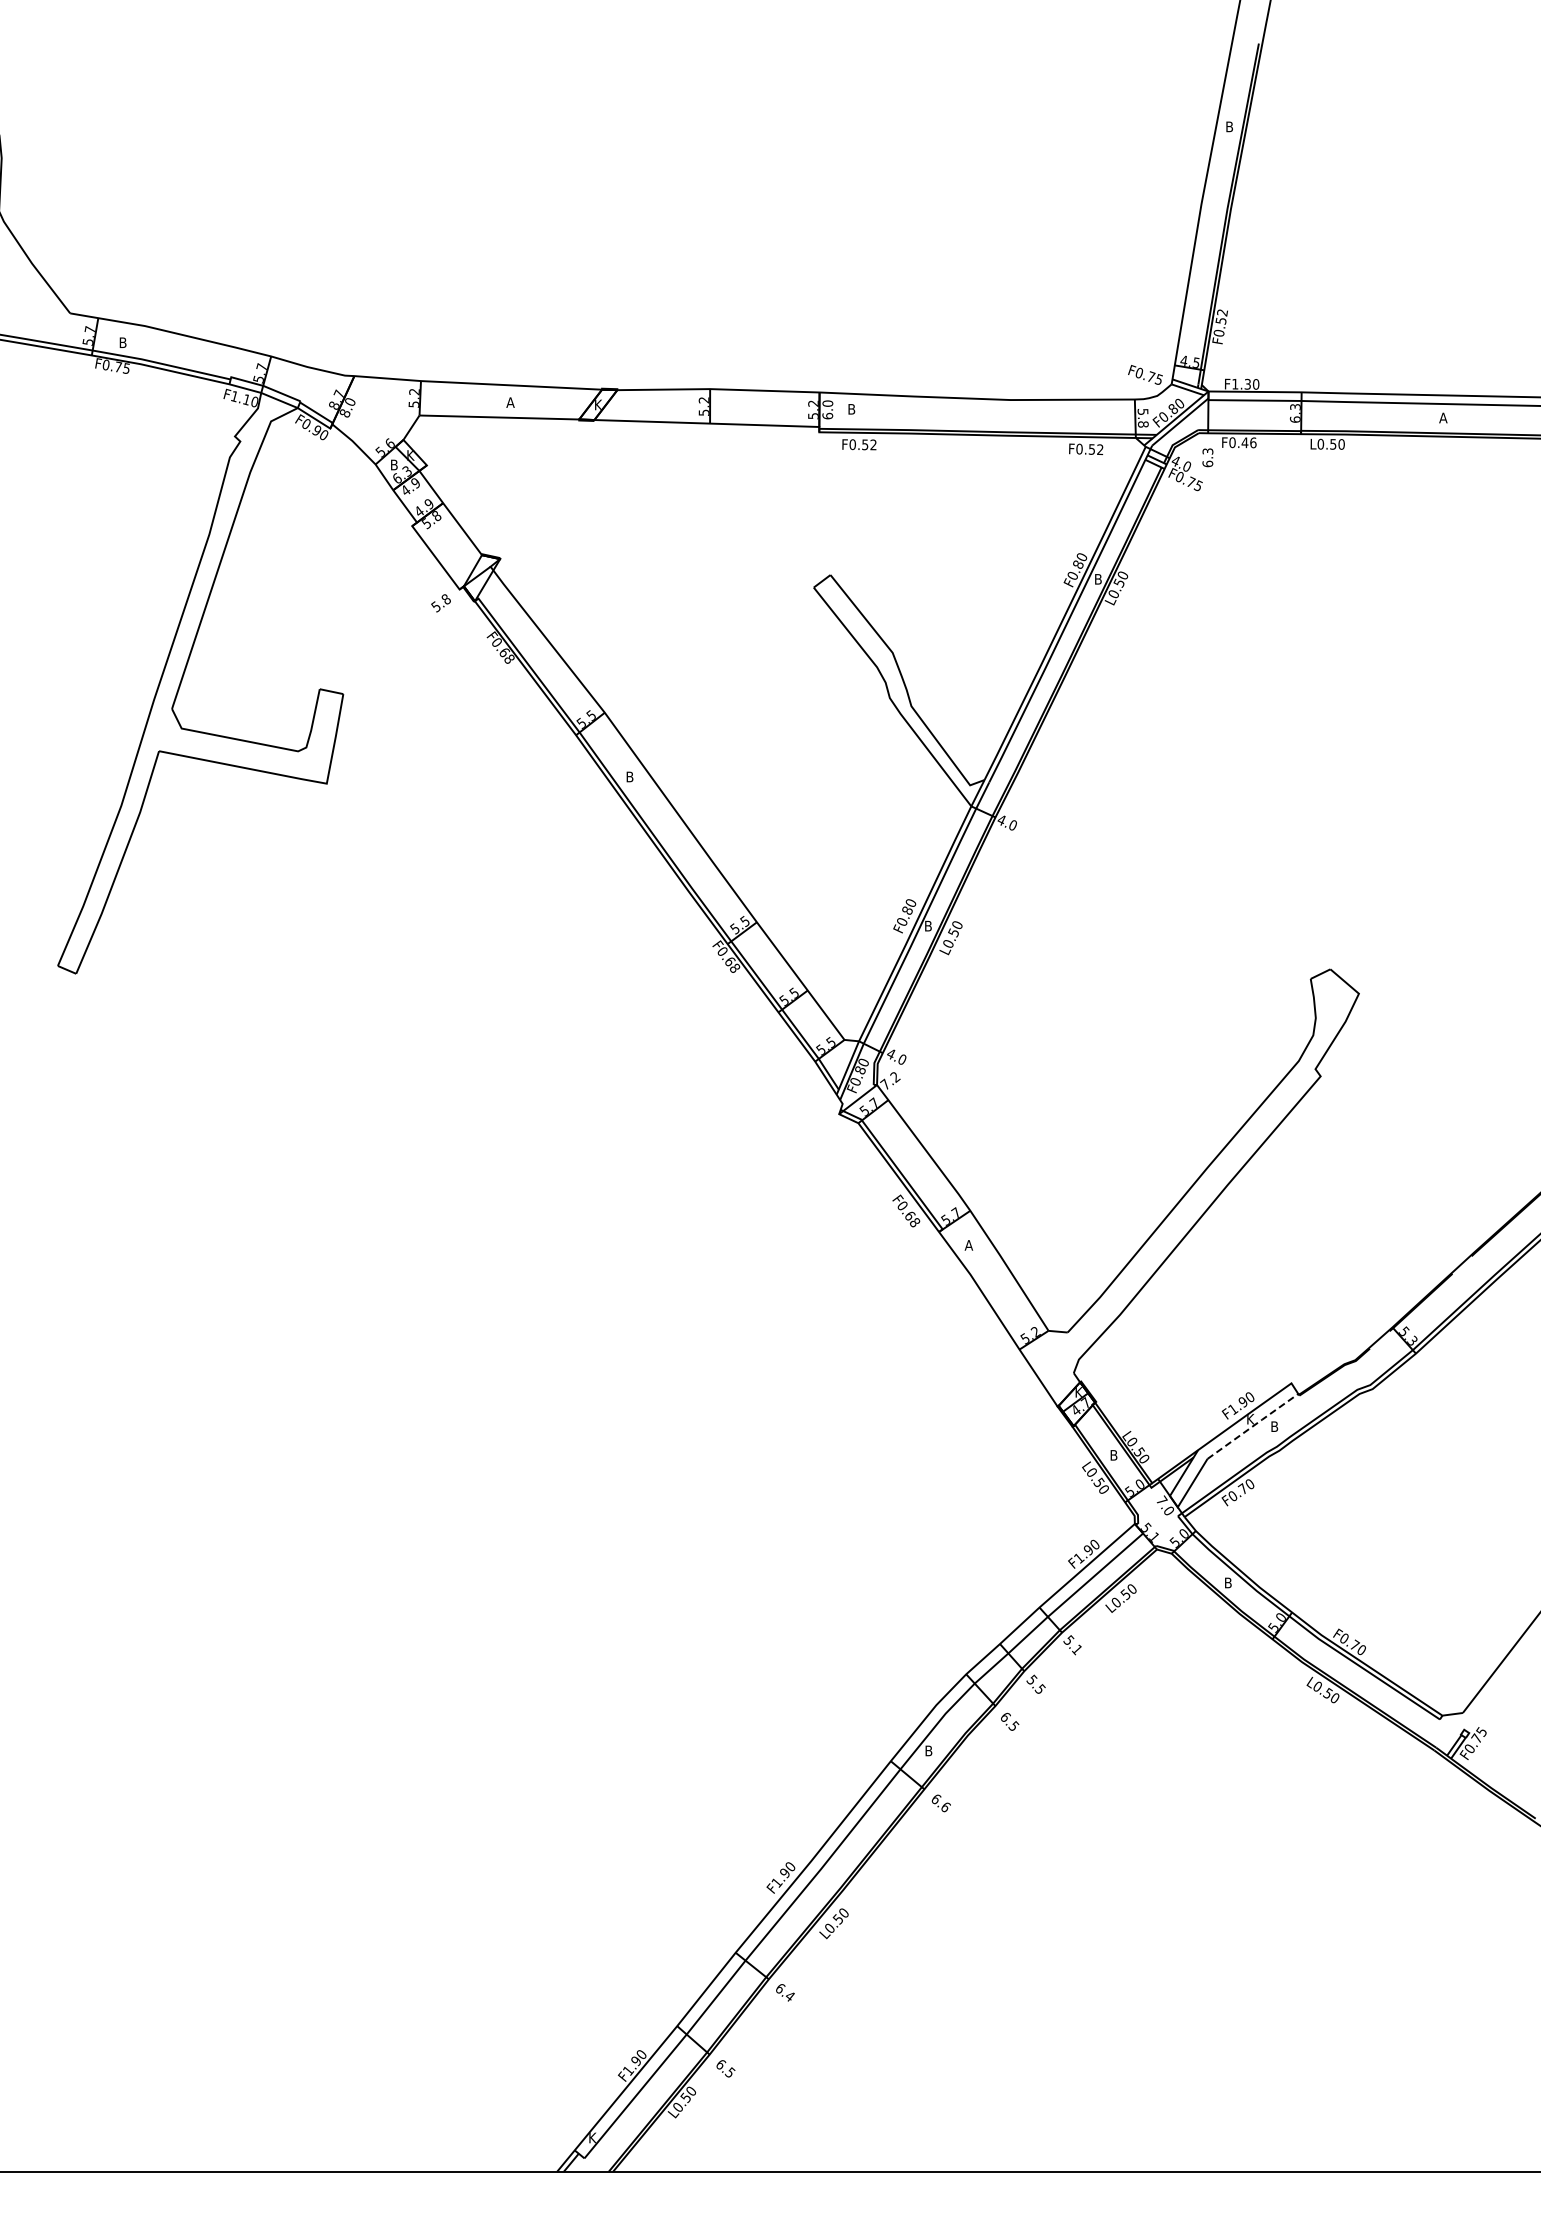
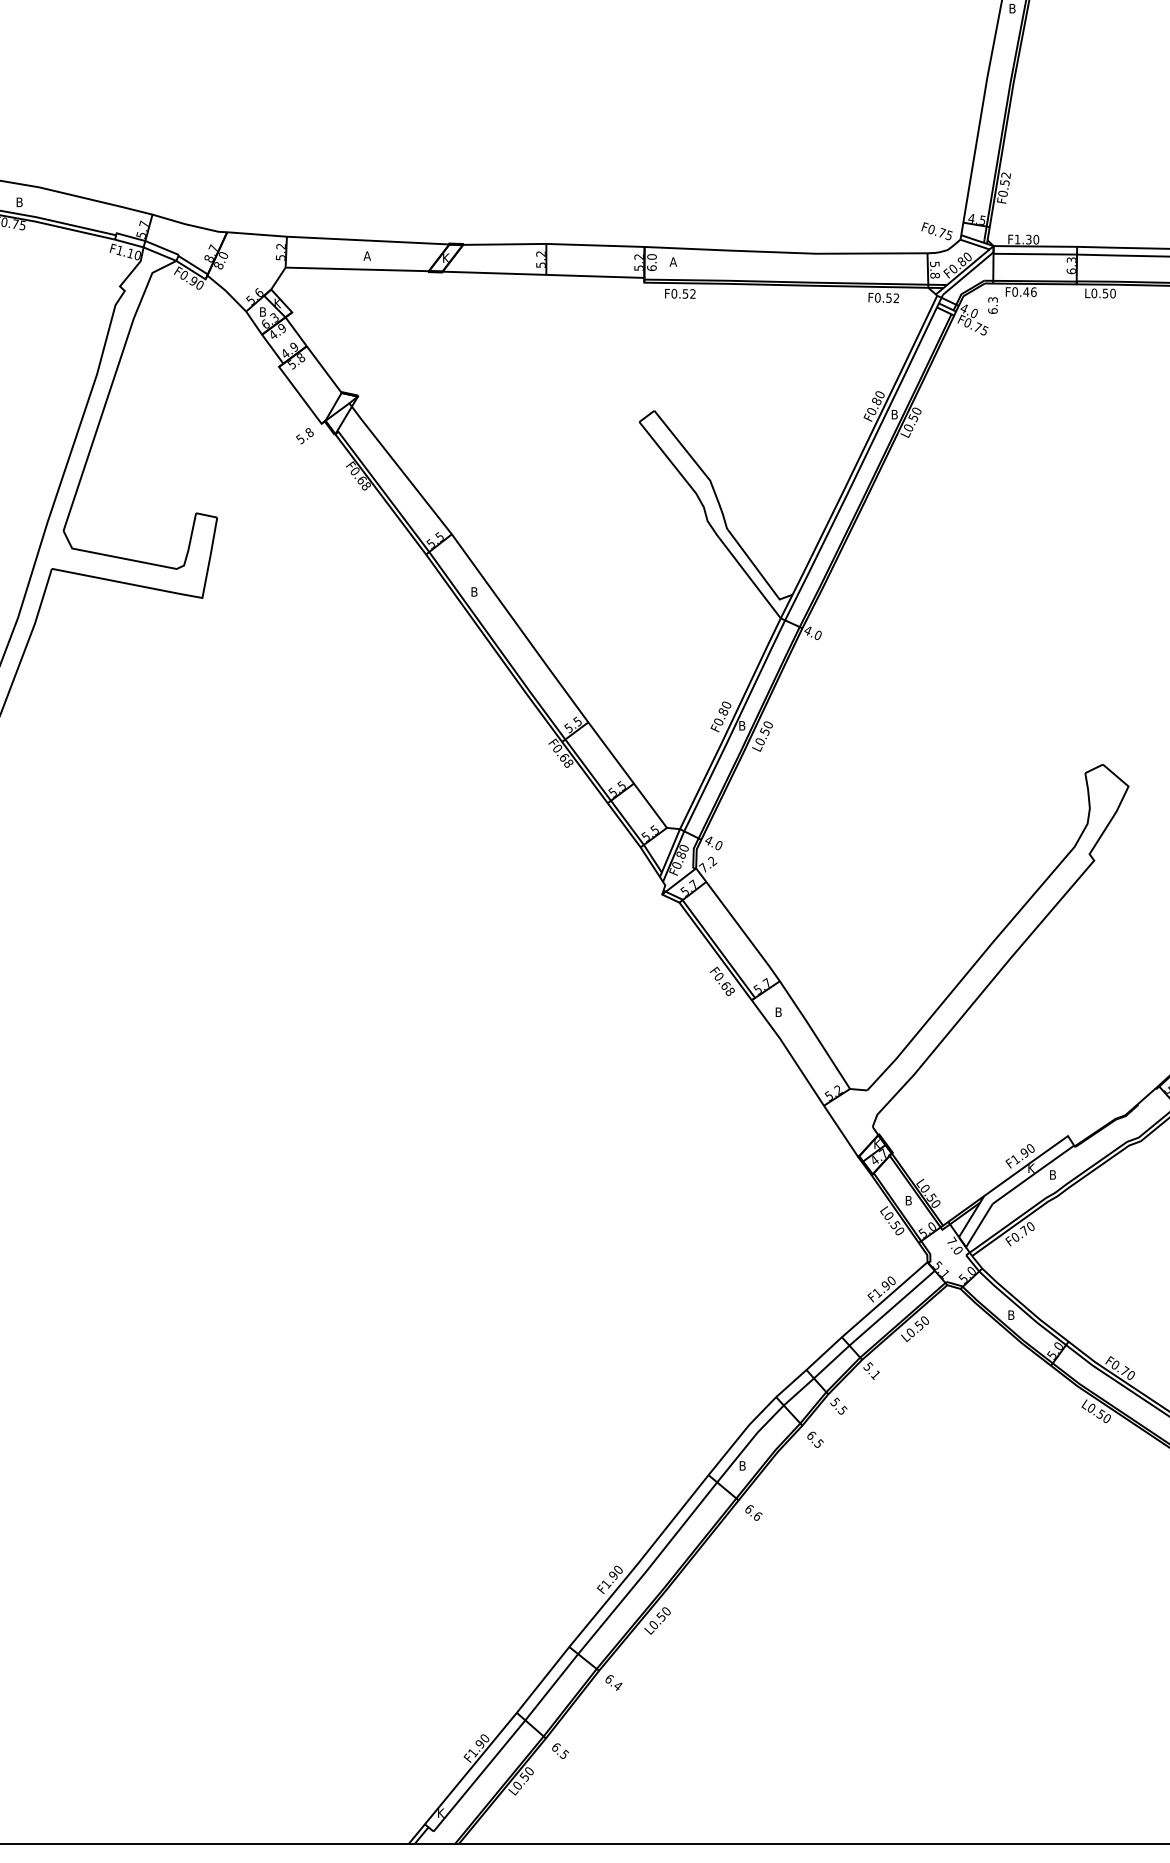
text: (851, 409) -> (673, 262), B -> A
text: (968, 1245) -> (778, 1012), A -> B
line: (1253, 1426) -> (1033, 1174), dashed -> solid

